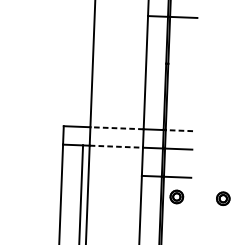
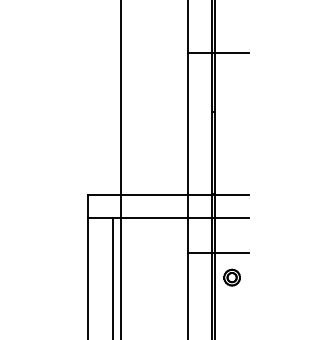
line: (116, 127) -> (153, 194), dashed -> solid
line: (178, 130) -> (231, 194), dashed -> solid
line: (116, 146) -> (154, 217), dashed -> solid
part: (222, 198) -> (289, 277), removed

